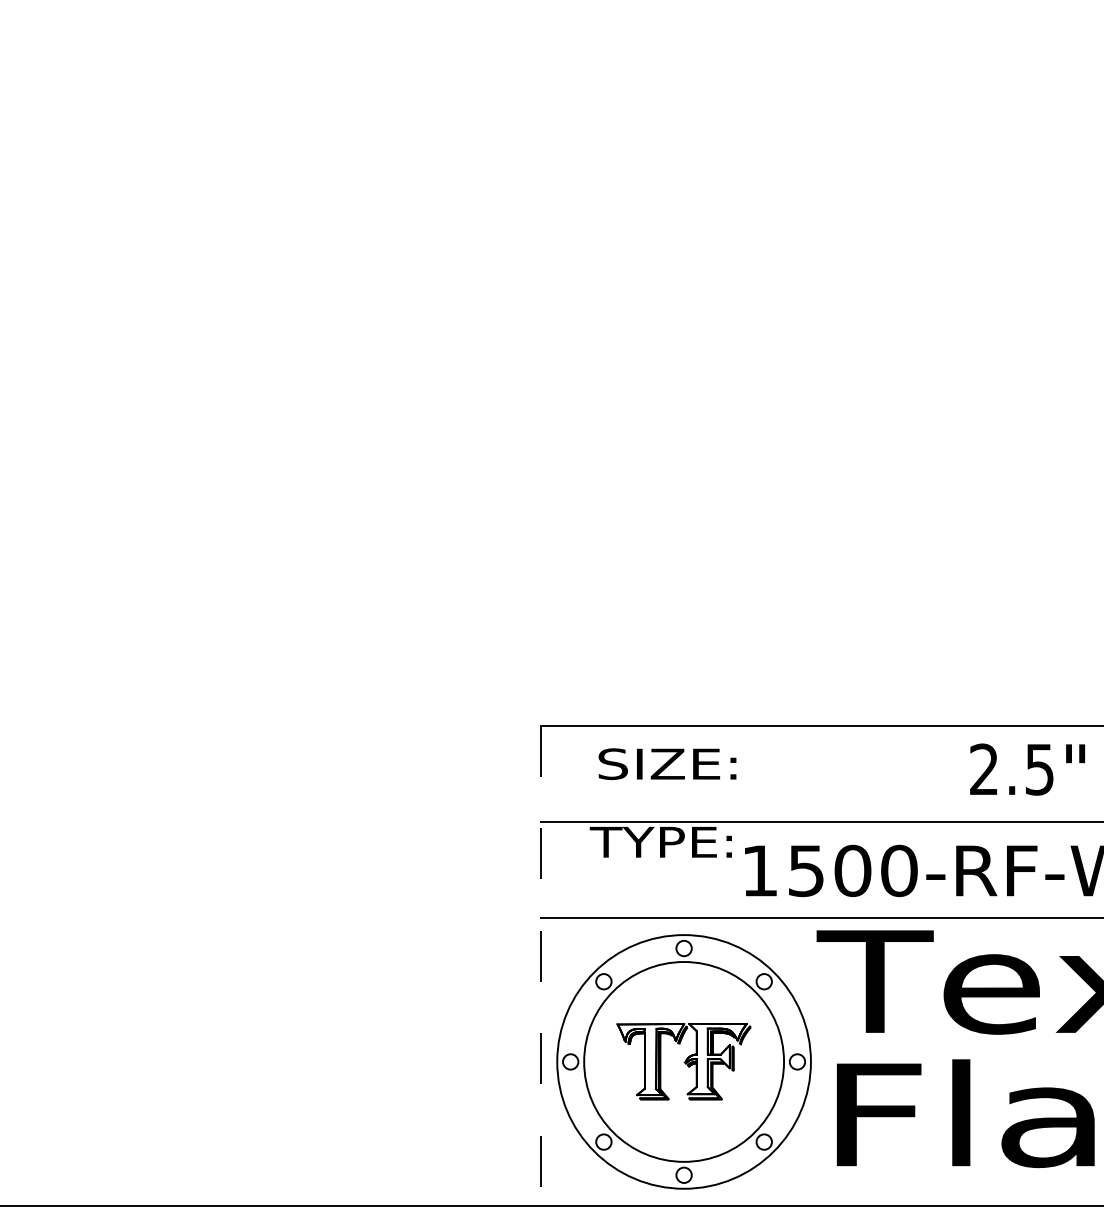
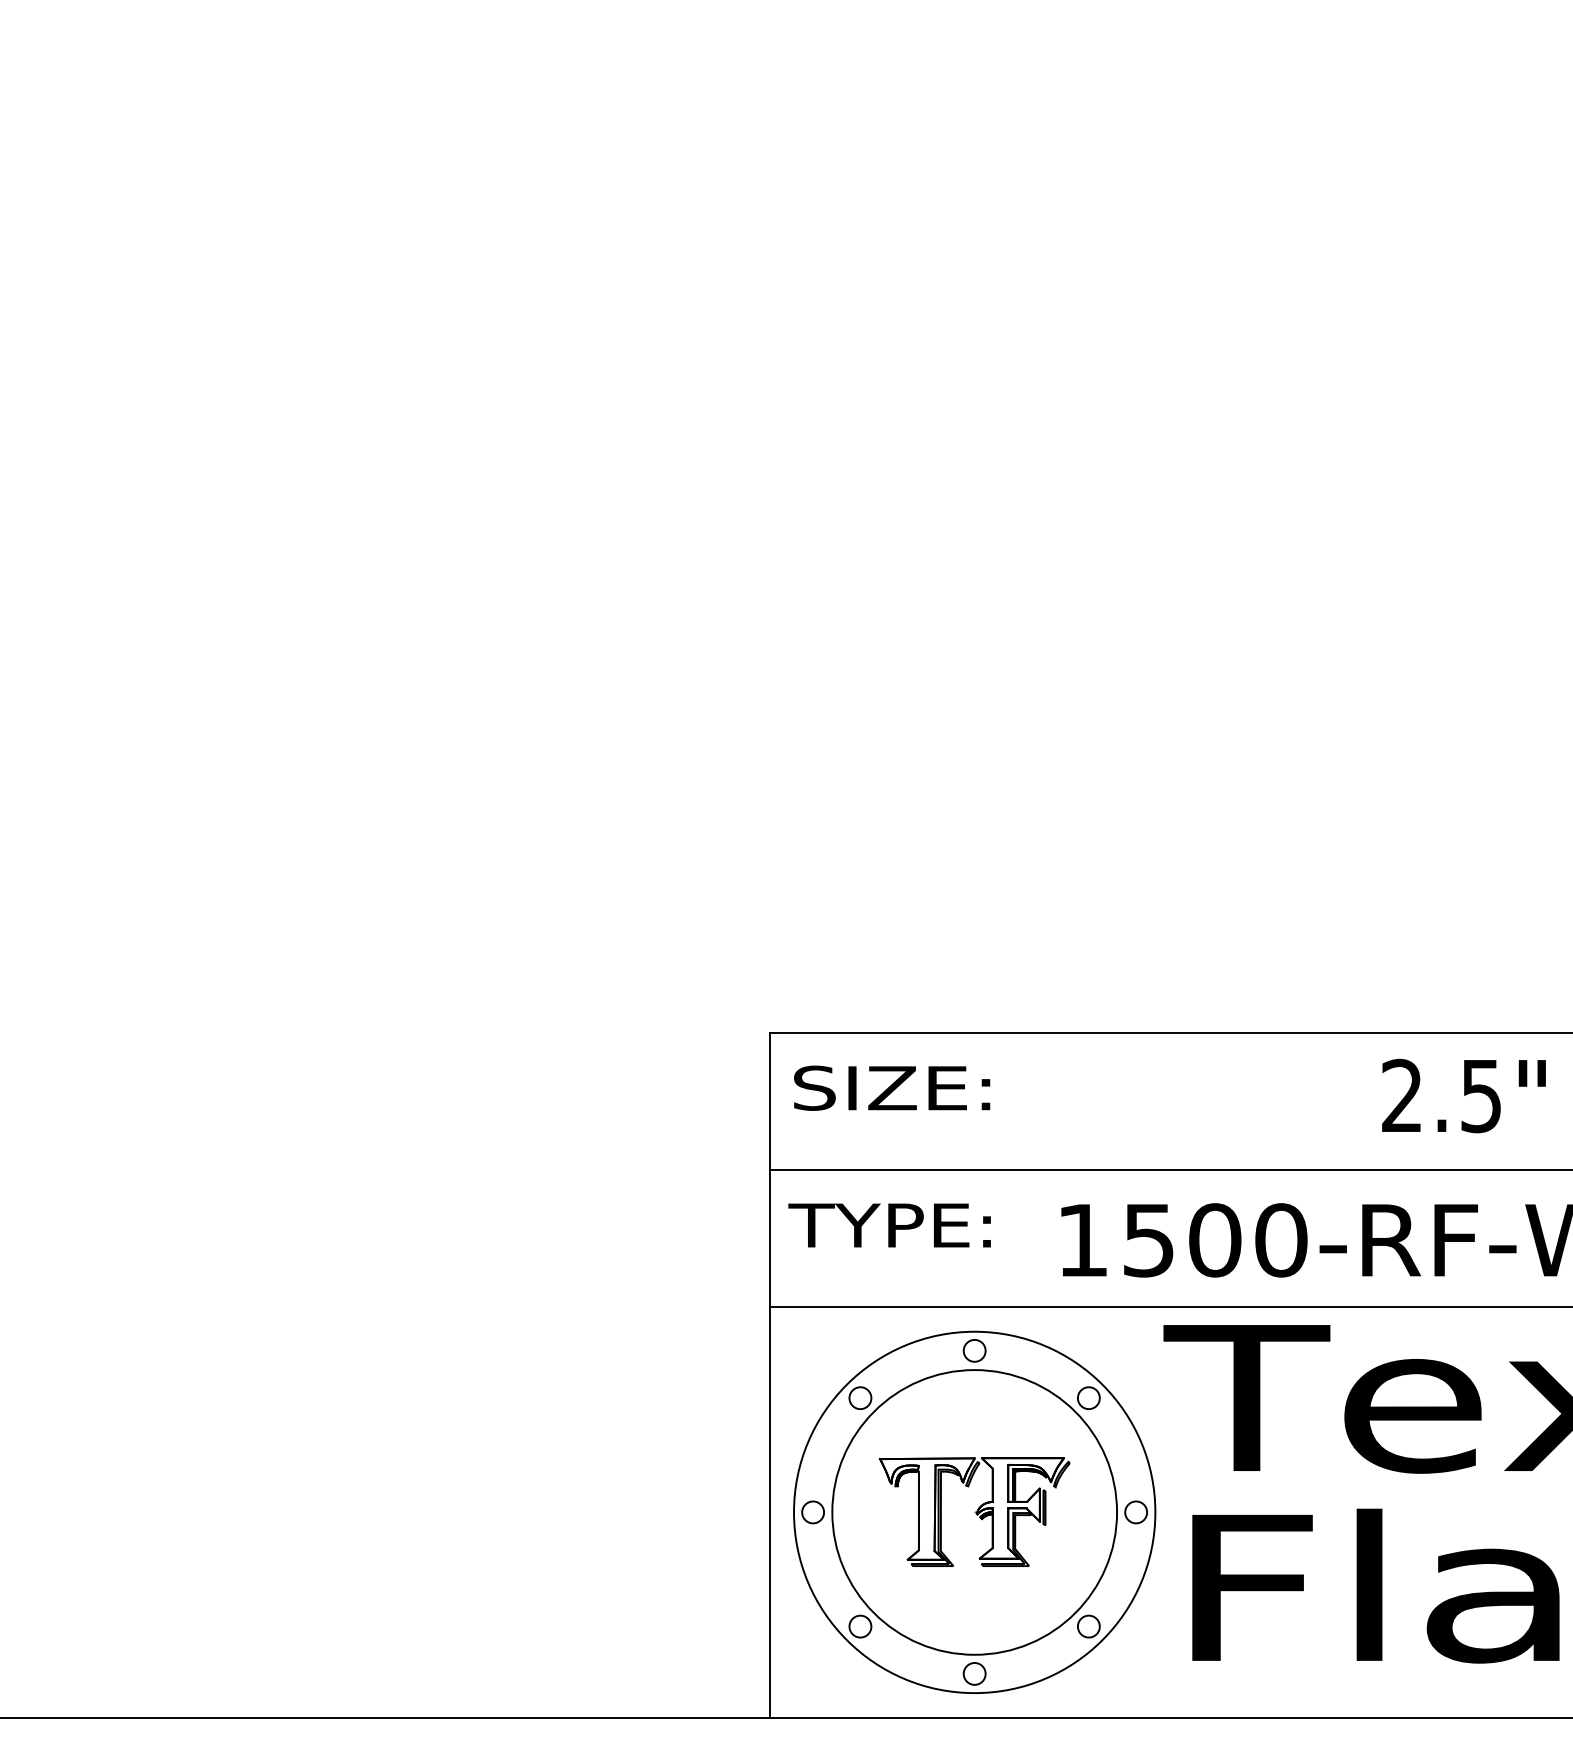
text: (667, 763) -> (892, 1087), moved
text: (660, 842) -> (889, 1225), moved
line: (540, 966) -> (770, 1376), dashed -> solid

